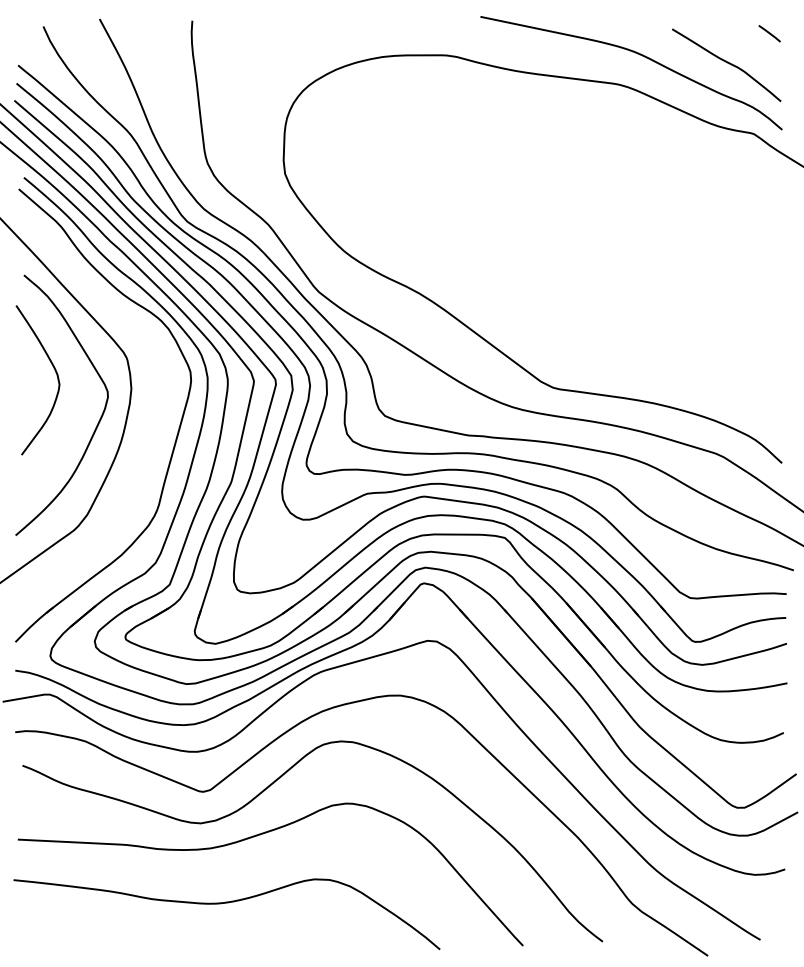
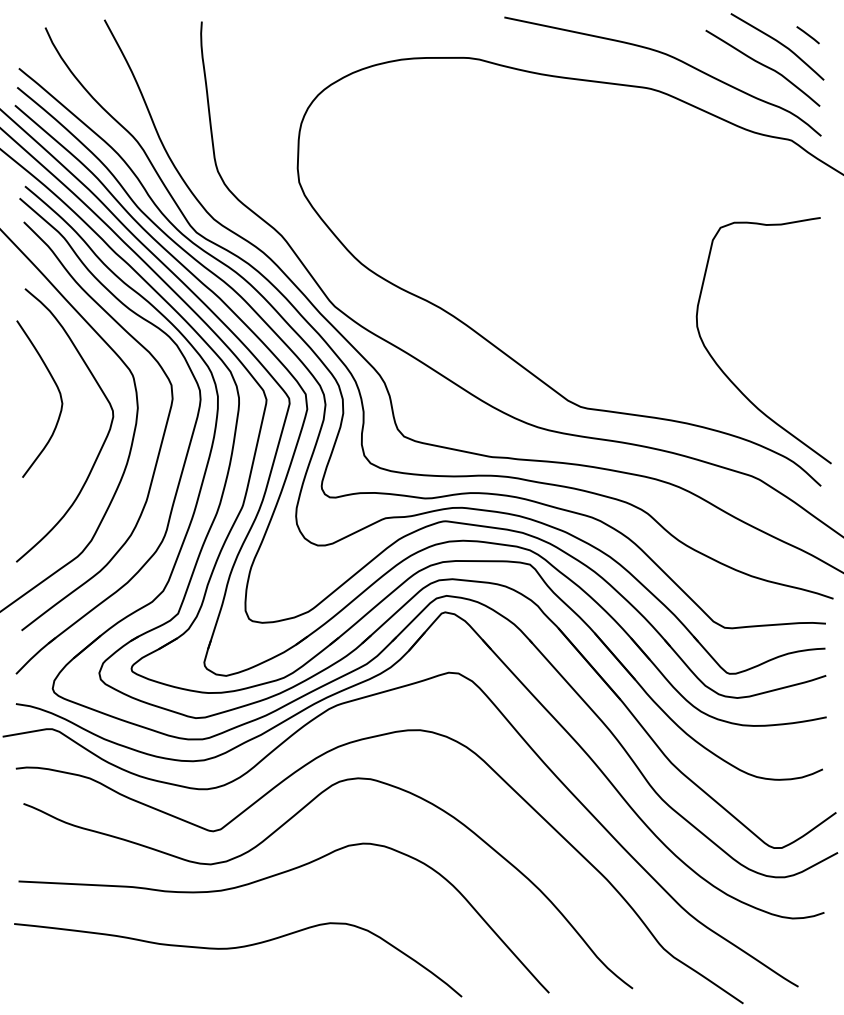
curve: (741, 41) -> (778, 43), added
curve: (689, 353) -> (723, 370), added
curve: (152, 425) -> (159, 446), added

